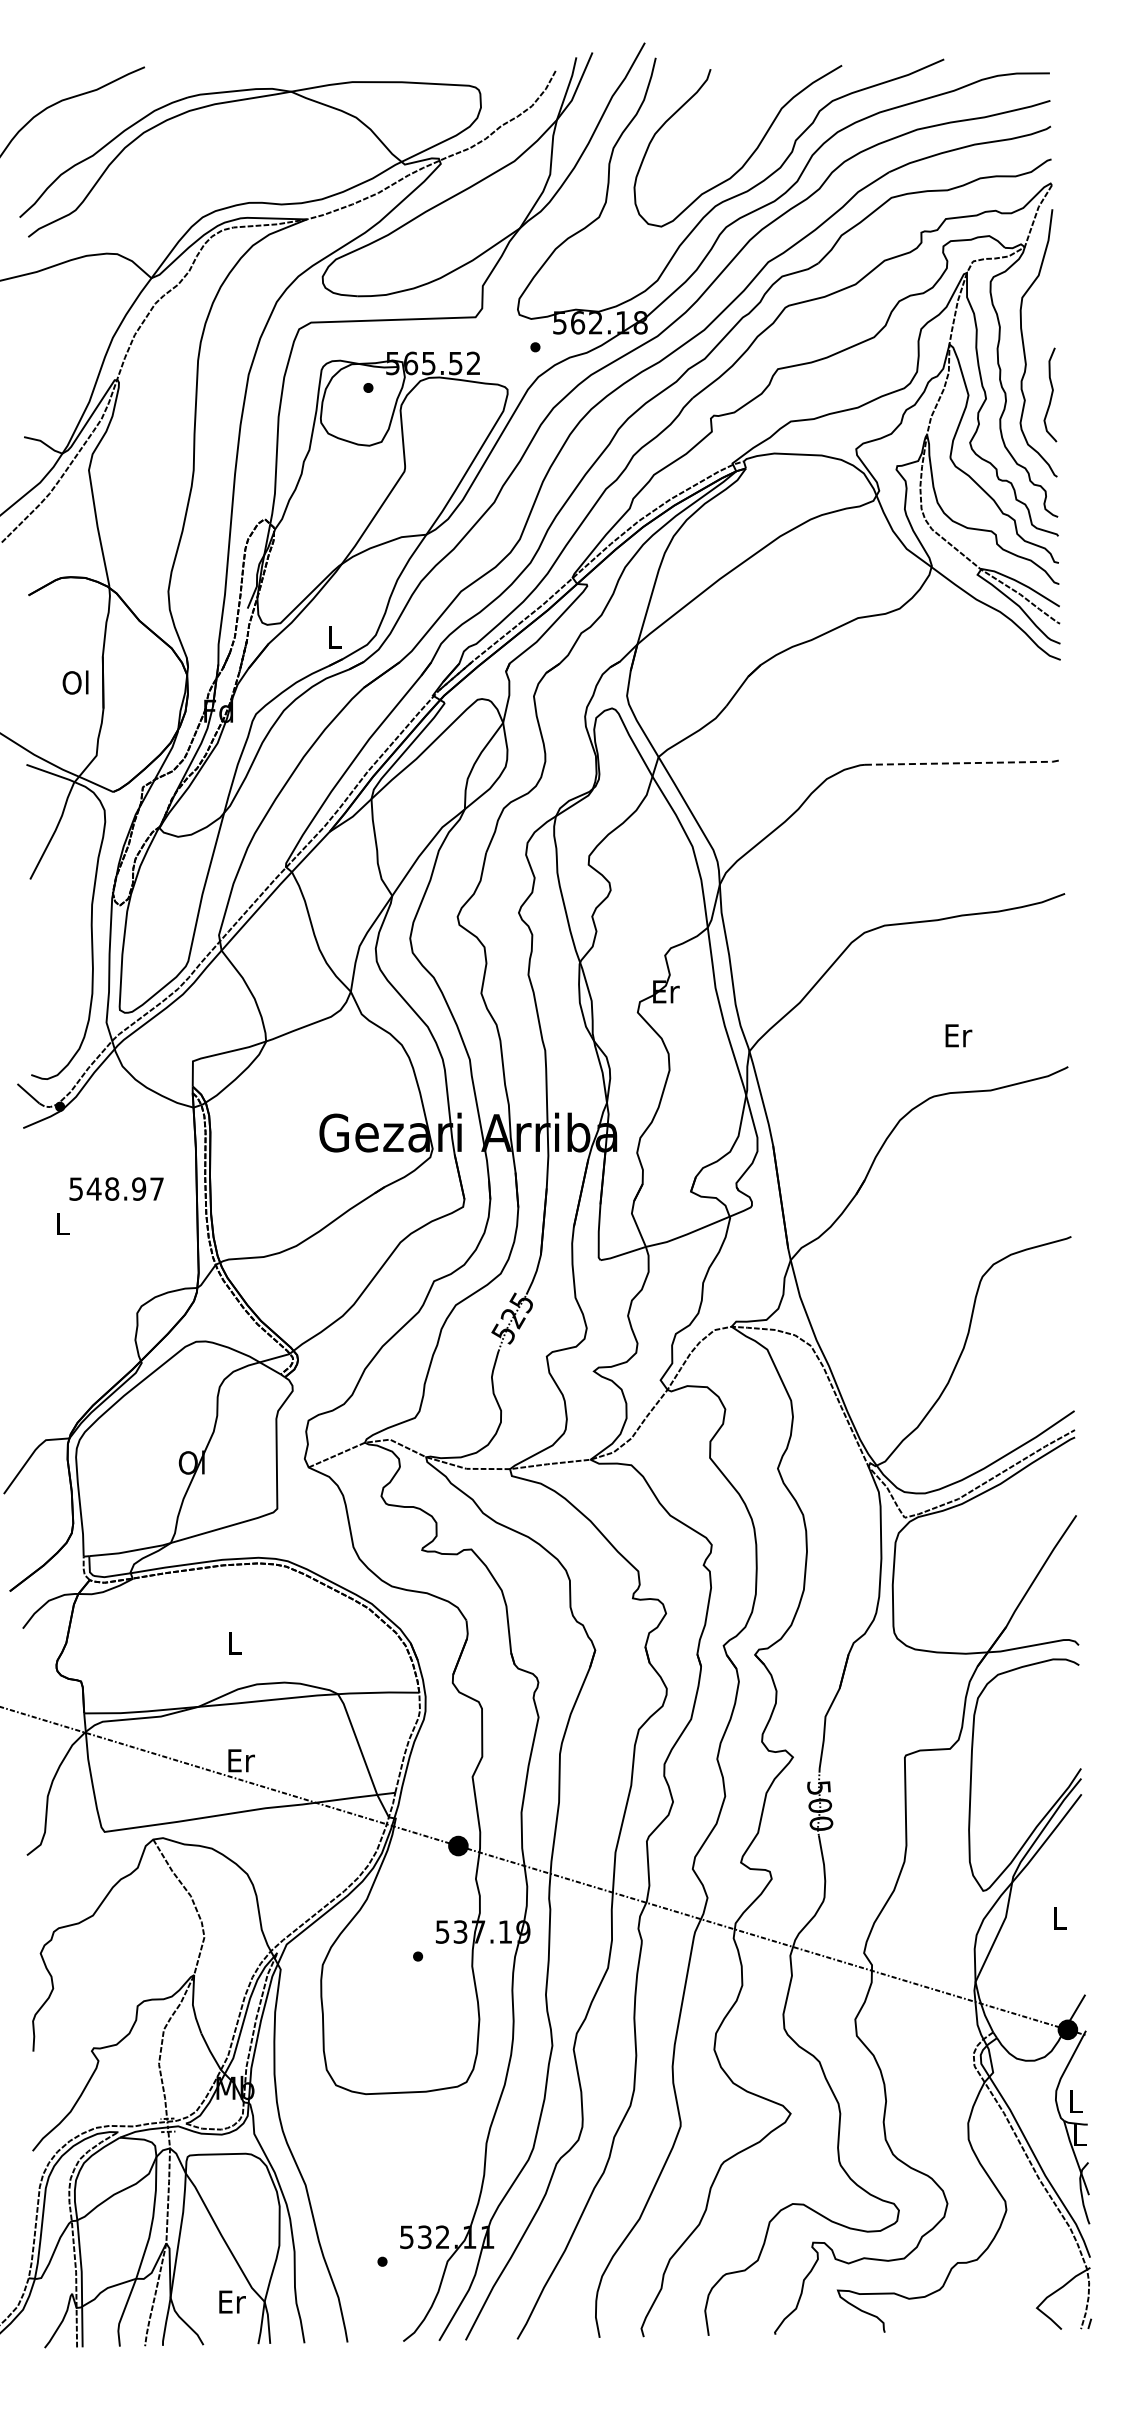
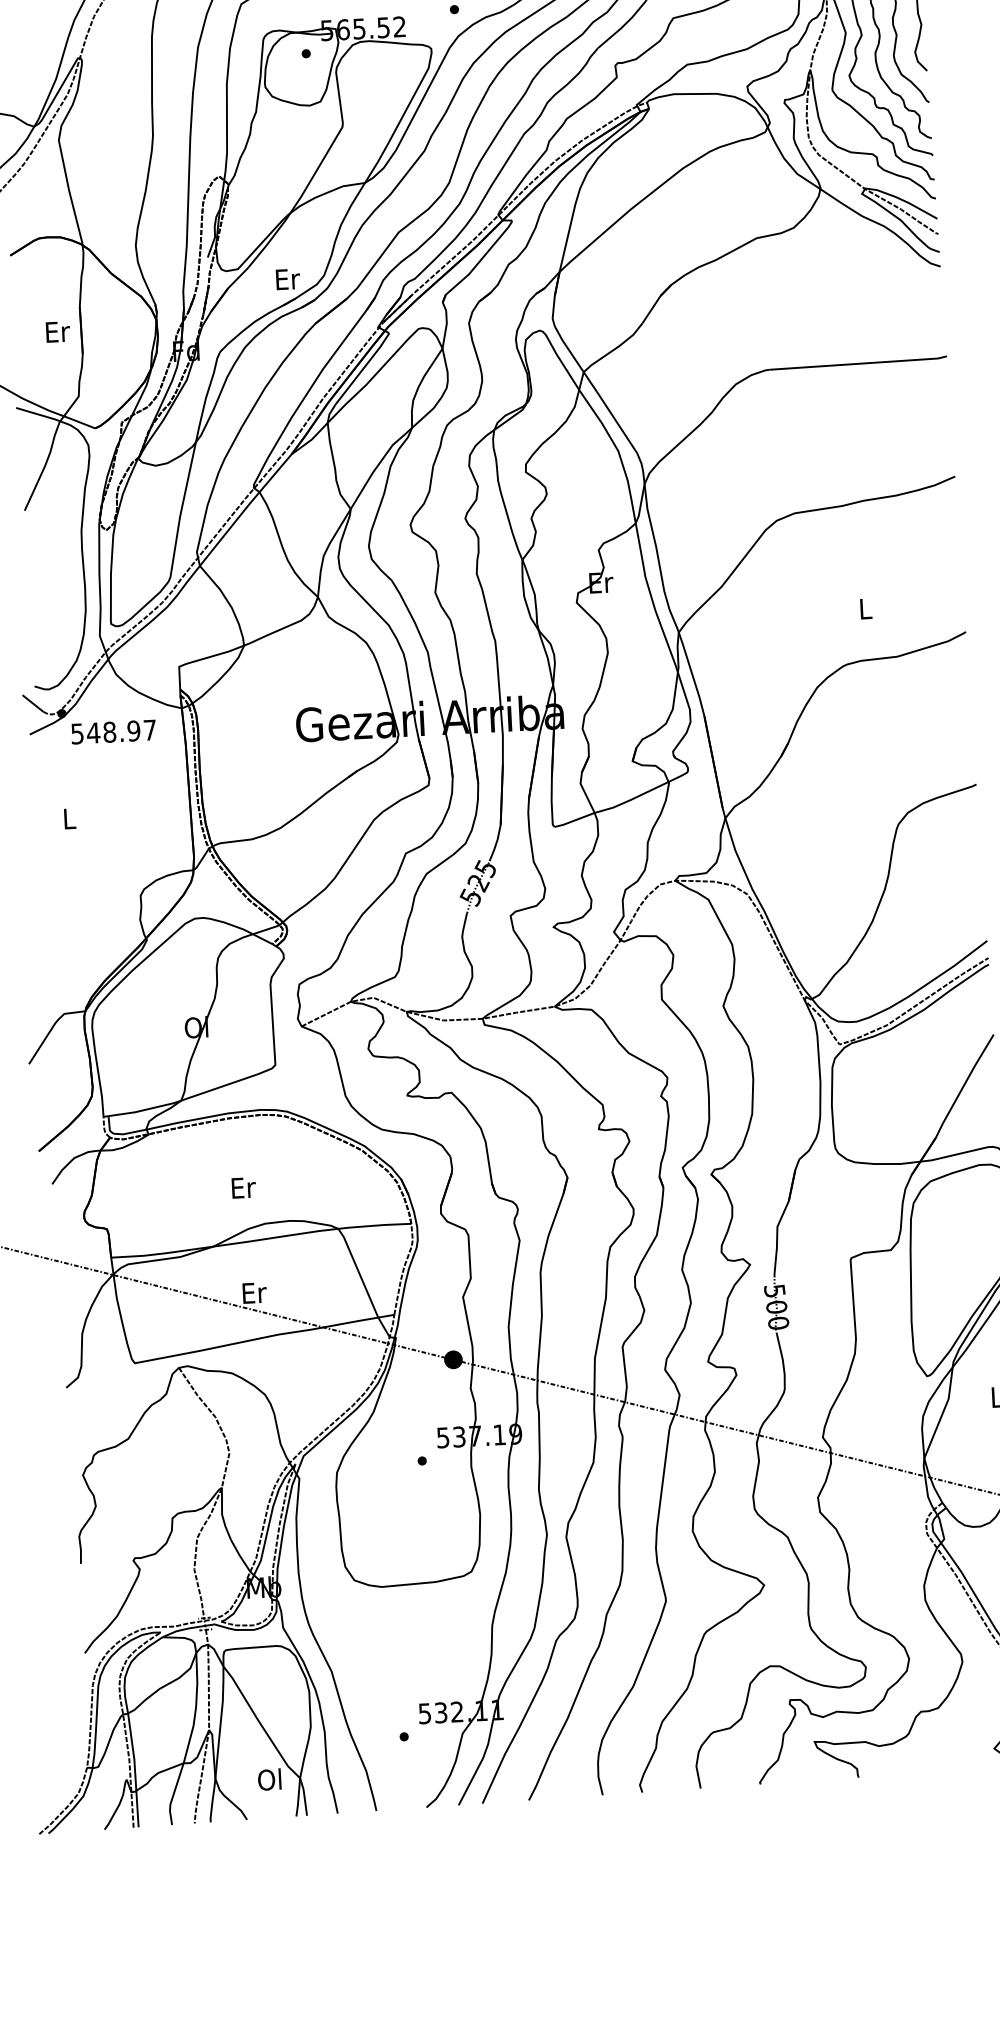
text: (335, 637) -> (288, 279), L -> Er
text: (76, 682) -> (57, 331), Ol -> Er
line: (964, 763) -> (858, 364), dashed -> solid
text: (958, 1035) -> (865, 608), Er -> L
text: (116, 1188) -> (113, 731), moved
text: (235, 1643) -> (243, 1187), L -> Er
text: (231, 2301) -> (270, 1779), Er -> Ol

